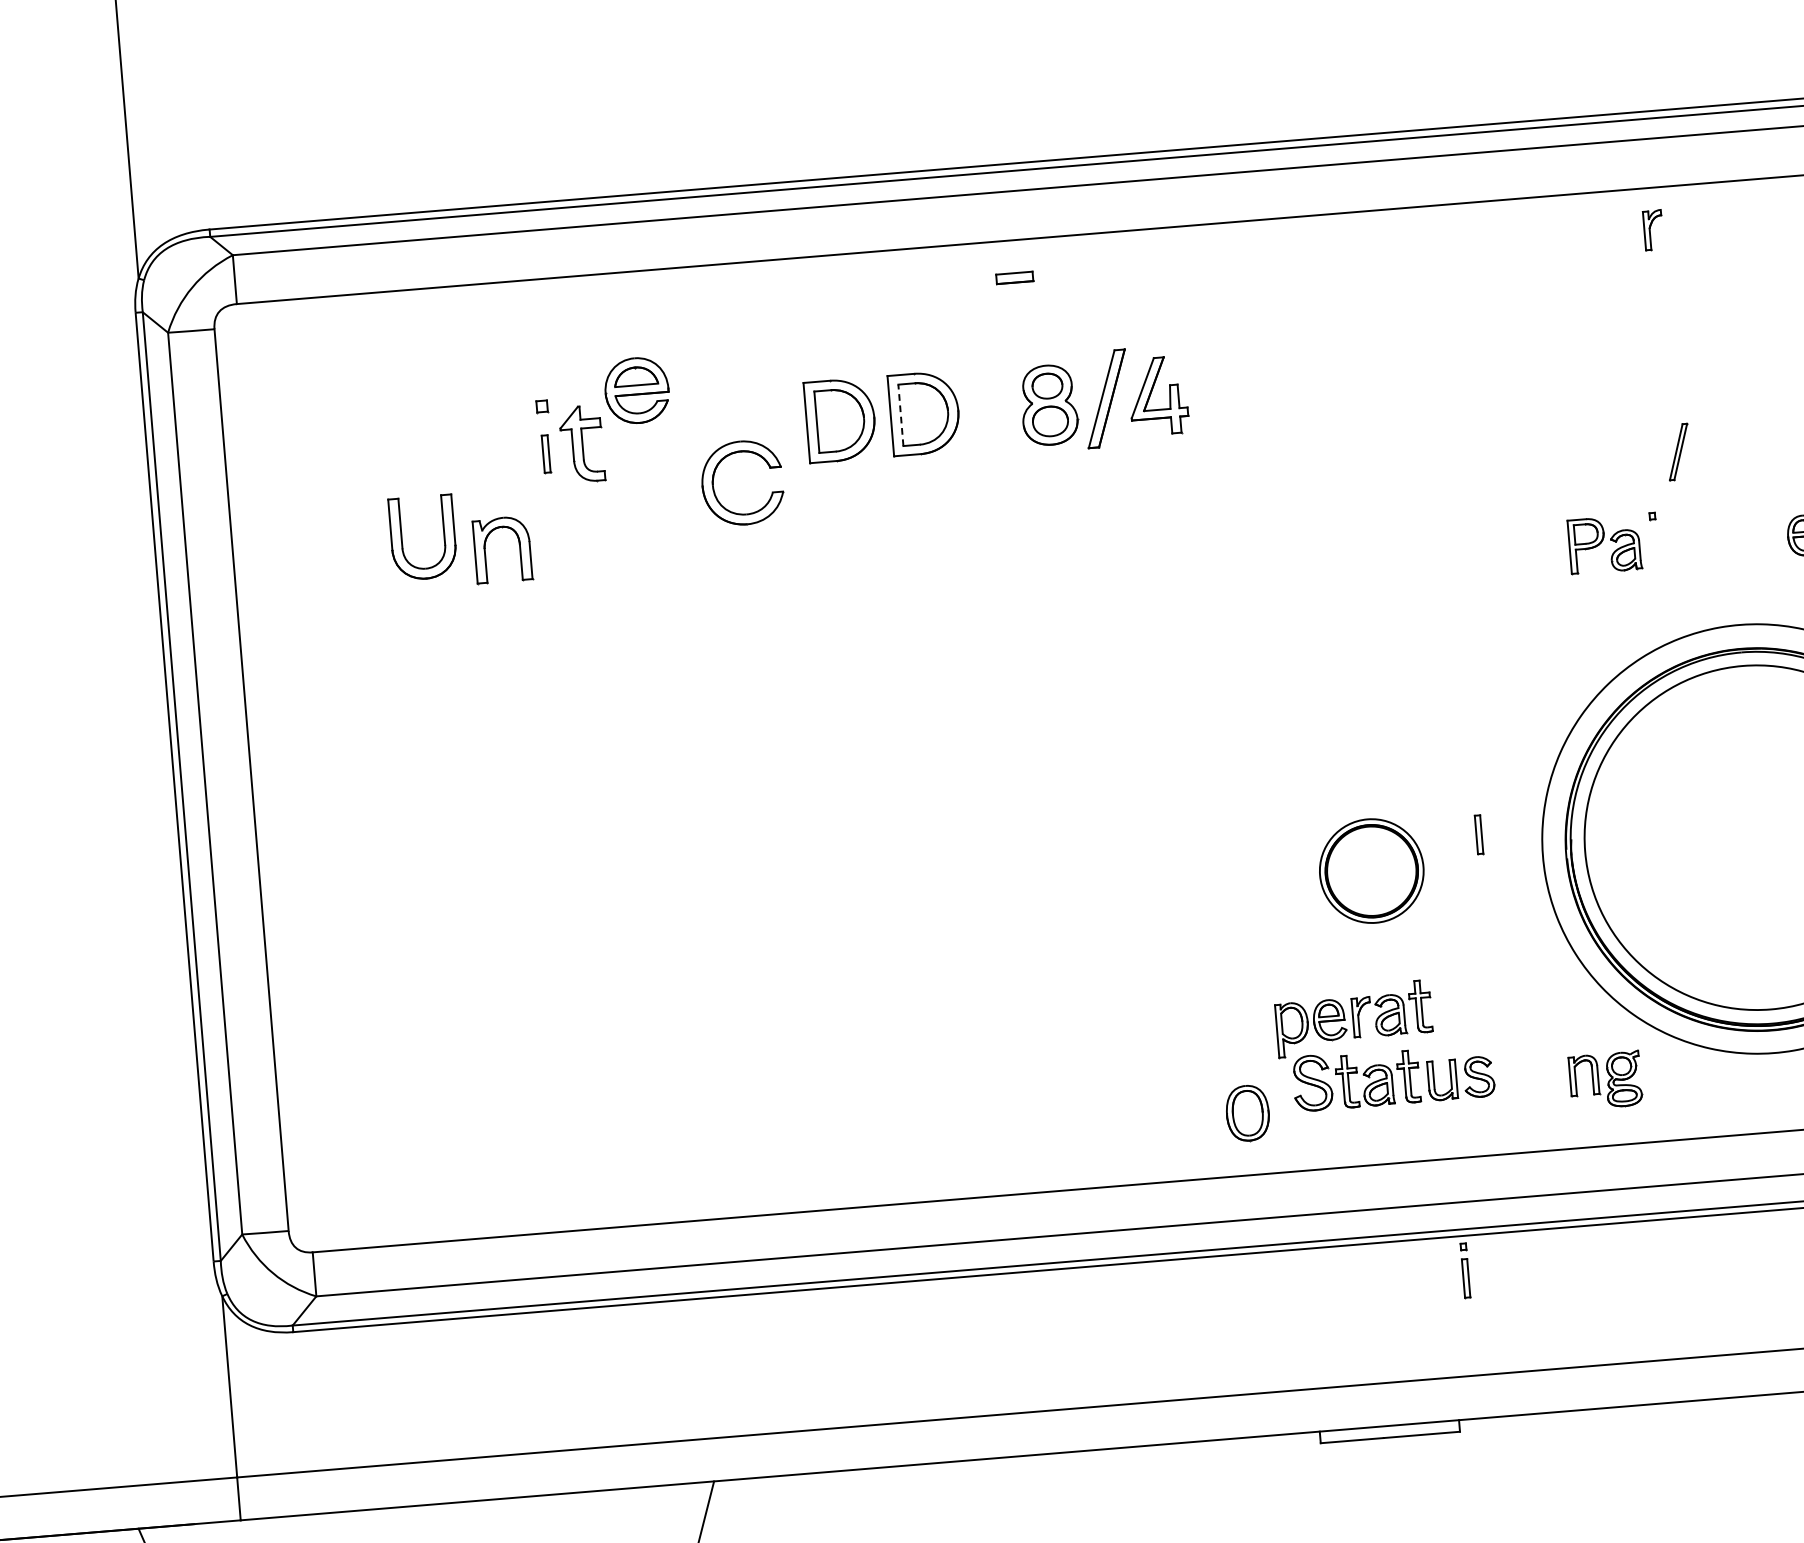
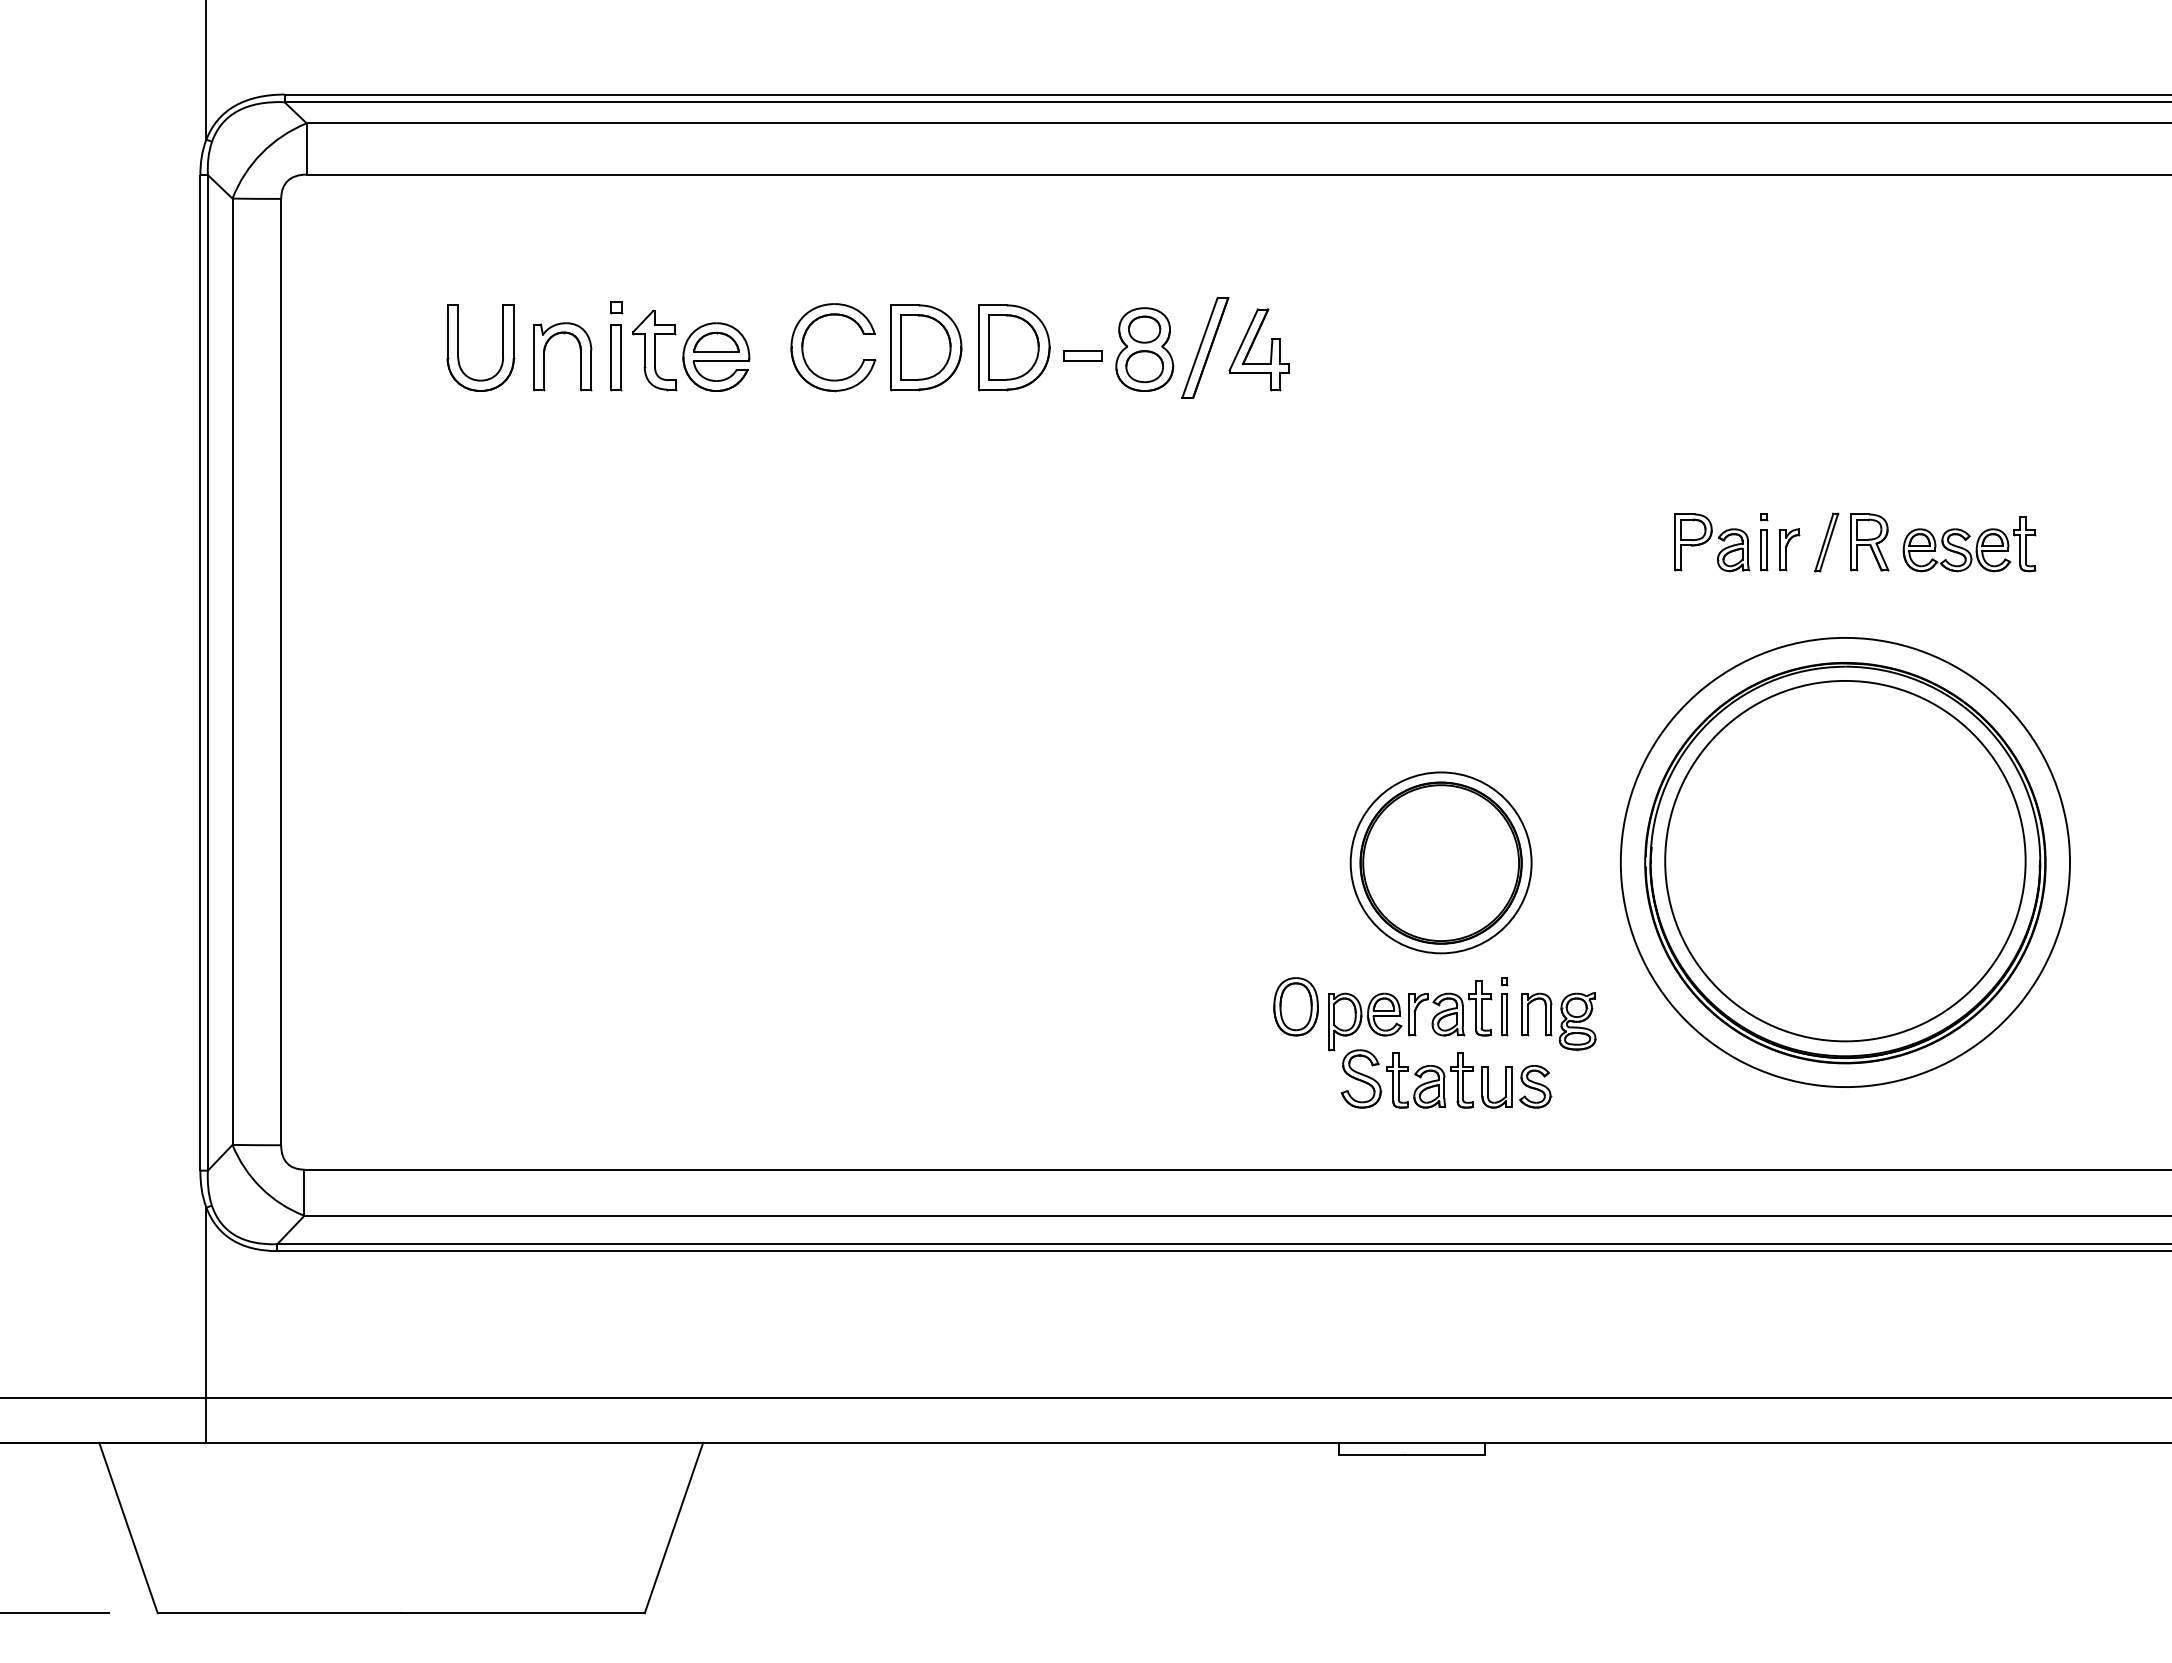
part: (1653, 229) -> (1789, 549), moved
part: (1014, 277) -> (1082, 355), moved
part: (637, 390) -> (716, 356), moved
line: (901, 415) -> (989, 347), dashed -> solid
part: (1678, 452) -> (1826, 542), moved
part: (546, 454) -> (616, 357), size x1.67
part: (714, 485) -> (803, 347), moved
part: (1754, 532) -> (1869, 542), added
part: (401, 538) -> (458, 347), moved
part: (485, 546) -> (545, 351), moved
part: (1479, 834) -> (1764, 550), moved
part: (1371, 870) -> (1440, 862), size x1.67
part: (1605, 1080) -> (1558, 1021), moved
part: (1247, 1113) -> (1295, 1006), moved
part: (1465, 1270) -> (1504, 1006), moved

